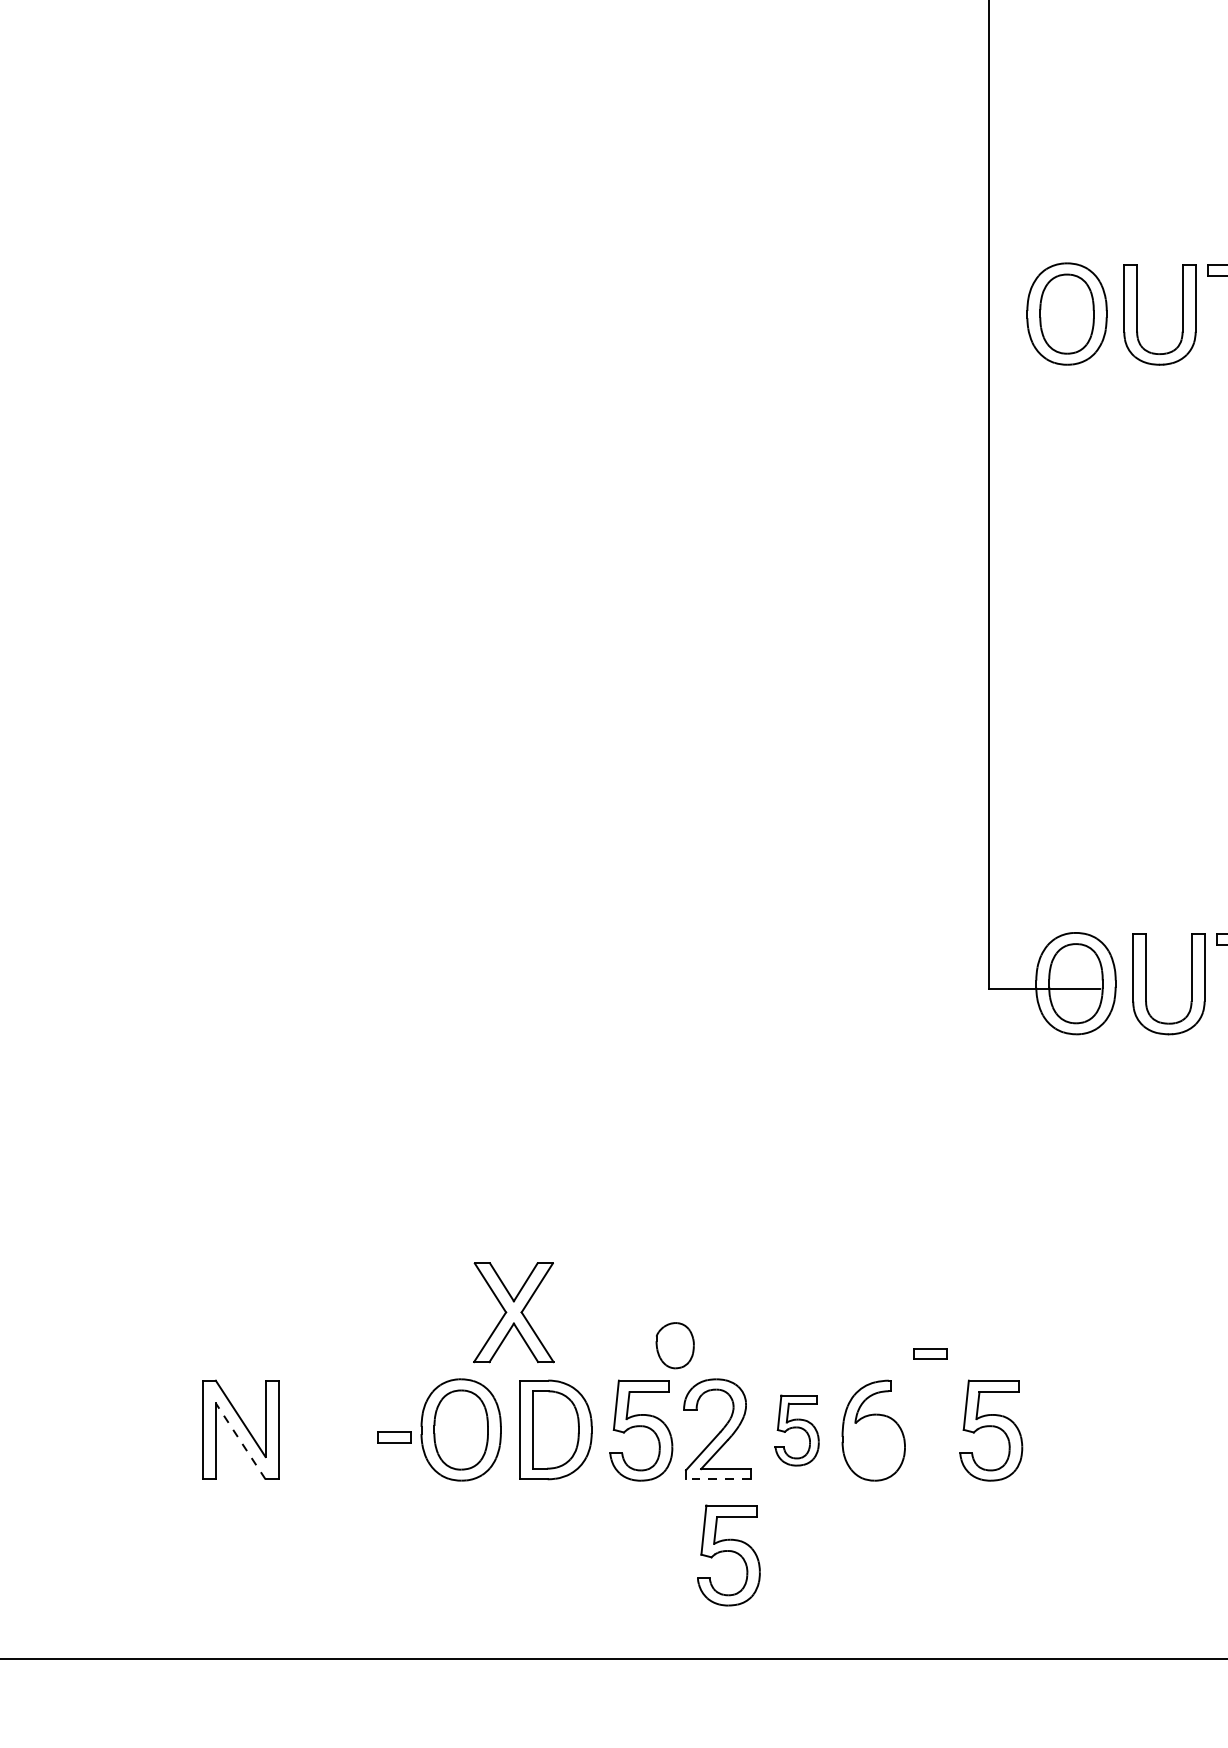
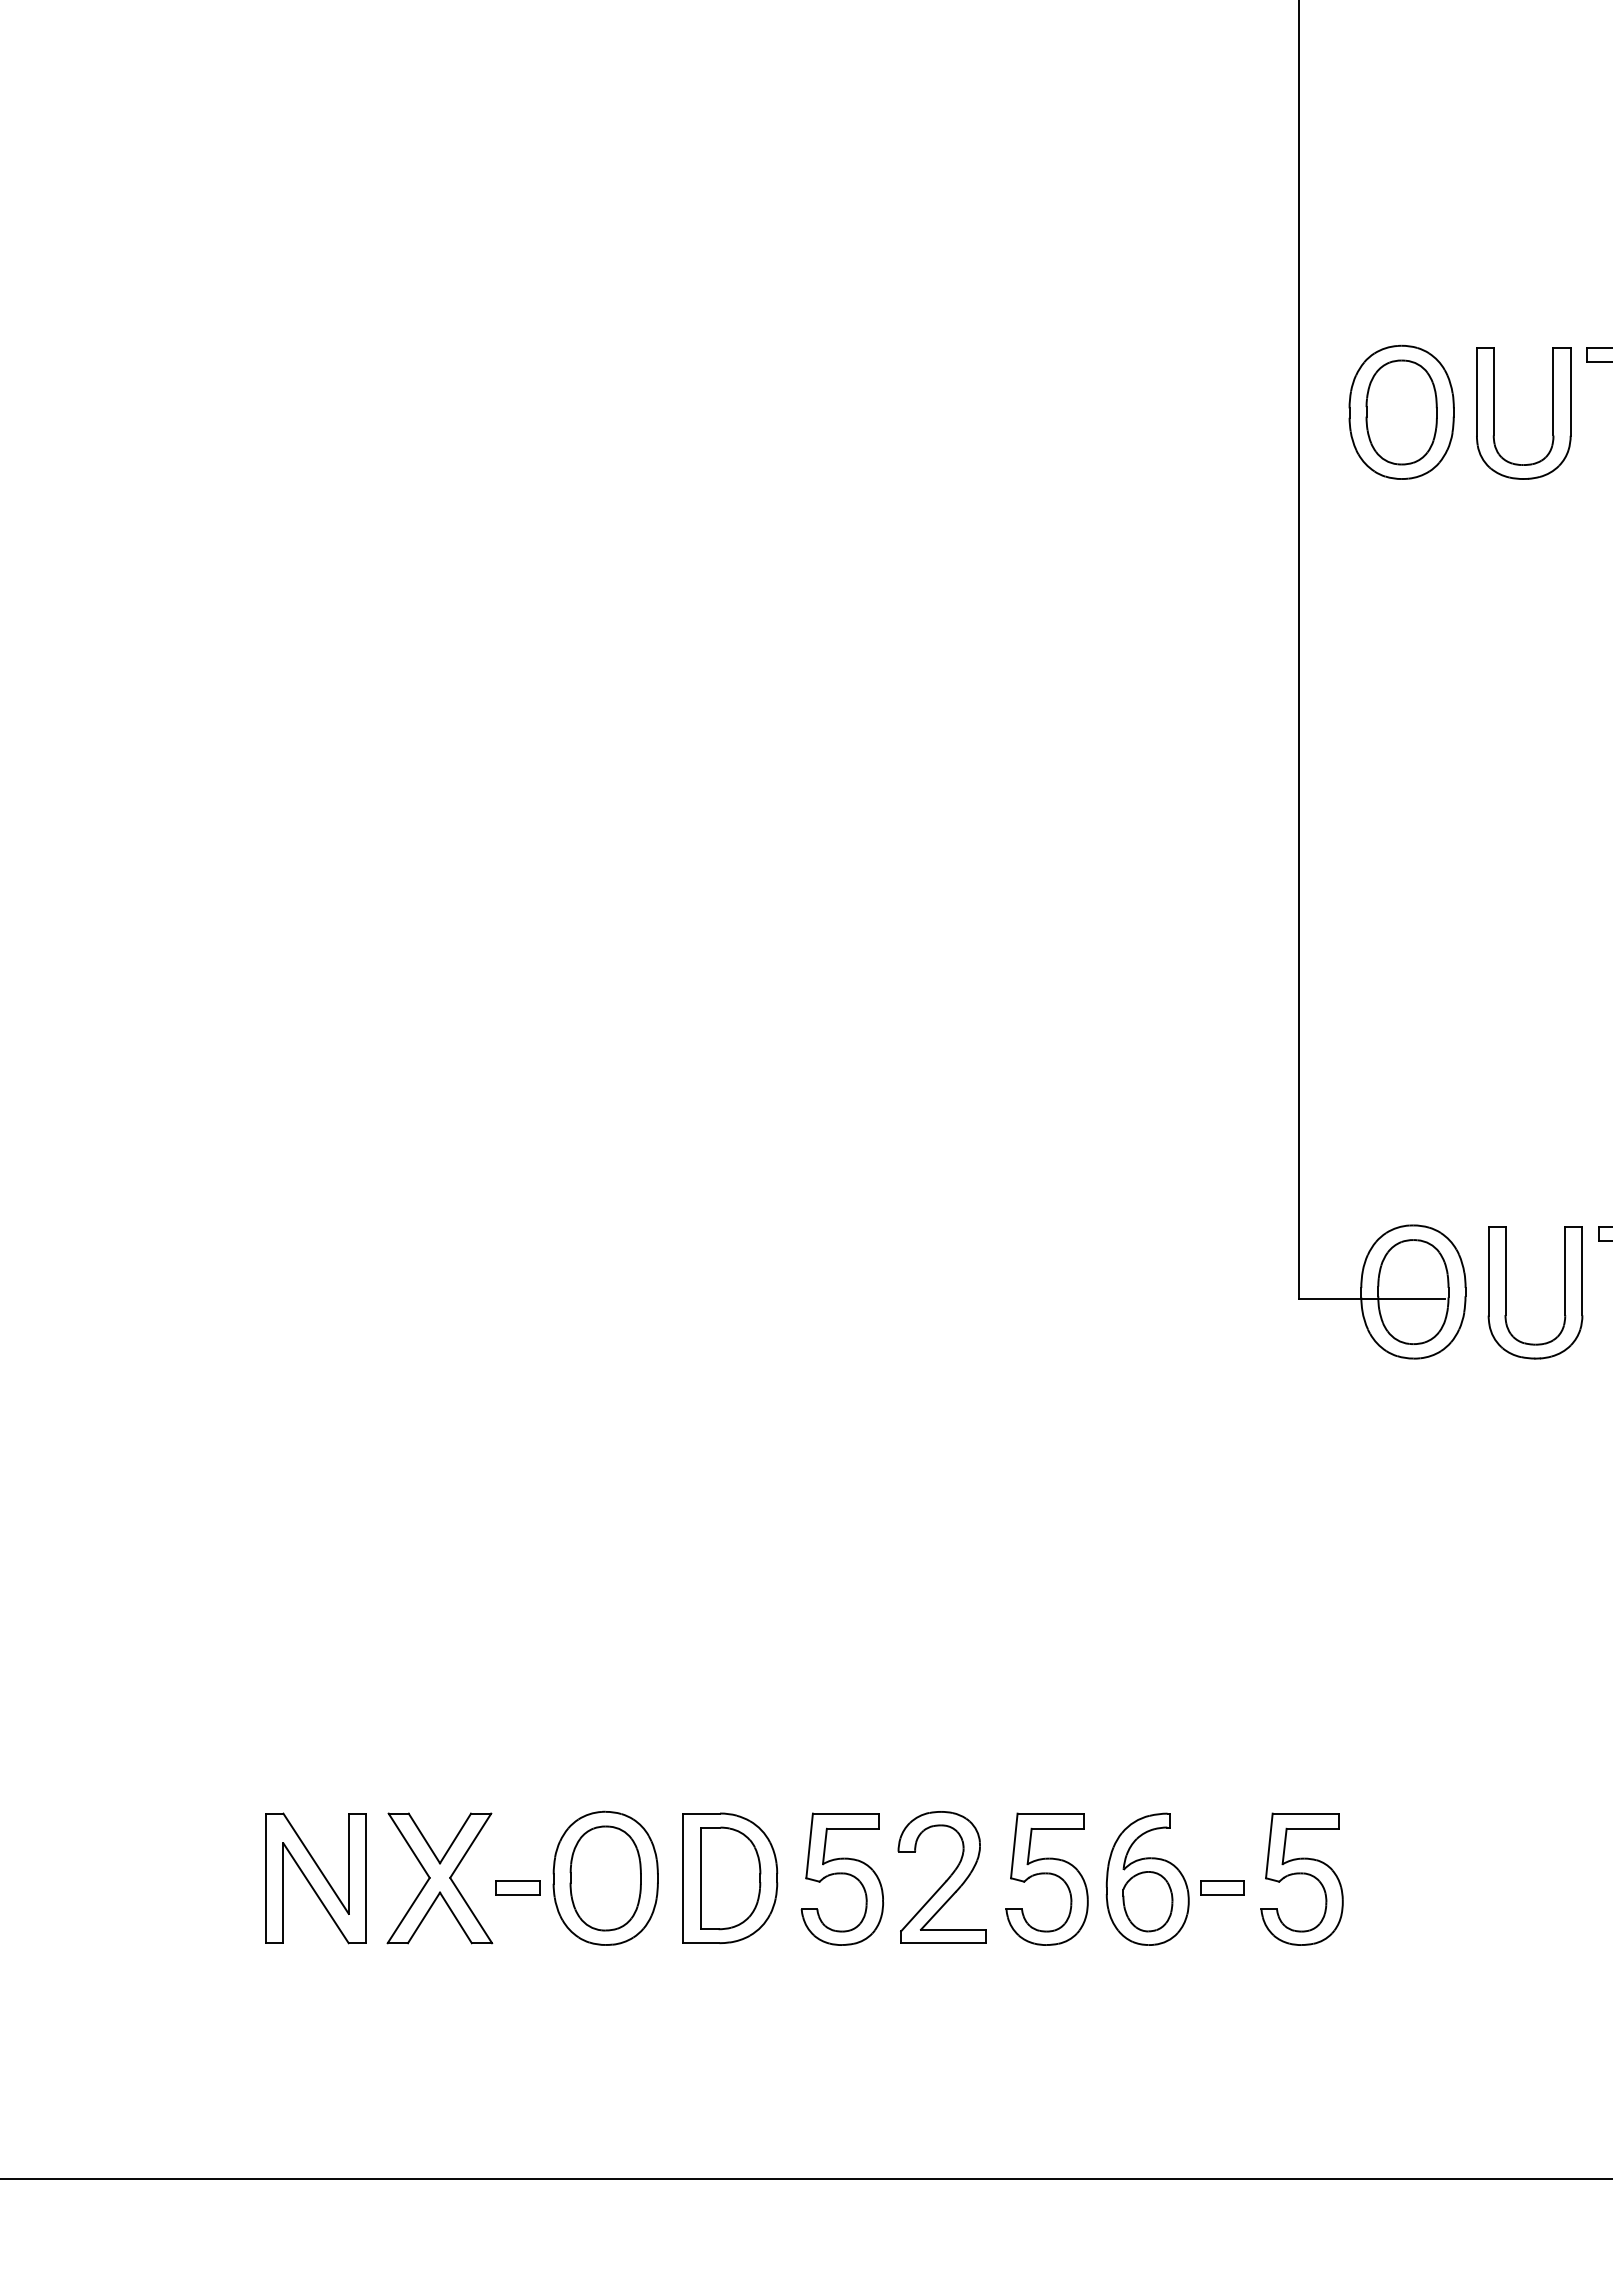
part: (513, 1312) -> (439, 1878), moved
part: (674, 1345) -> (1147, 1901), moved
part: (930, 1353) -> (1222, 1887), moved
part: (796, 1430) -> (1046, 1878), size x1.43
line: (241, 1441) -> (316, 1893), dashed -> solid
line: (718, 1479) -> (943, 1943), dashed -> solid
part: (728, 1554) -> (957, 2042), removed

